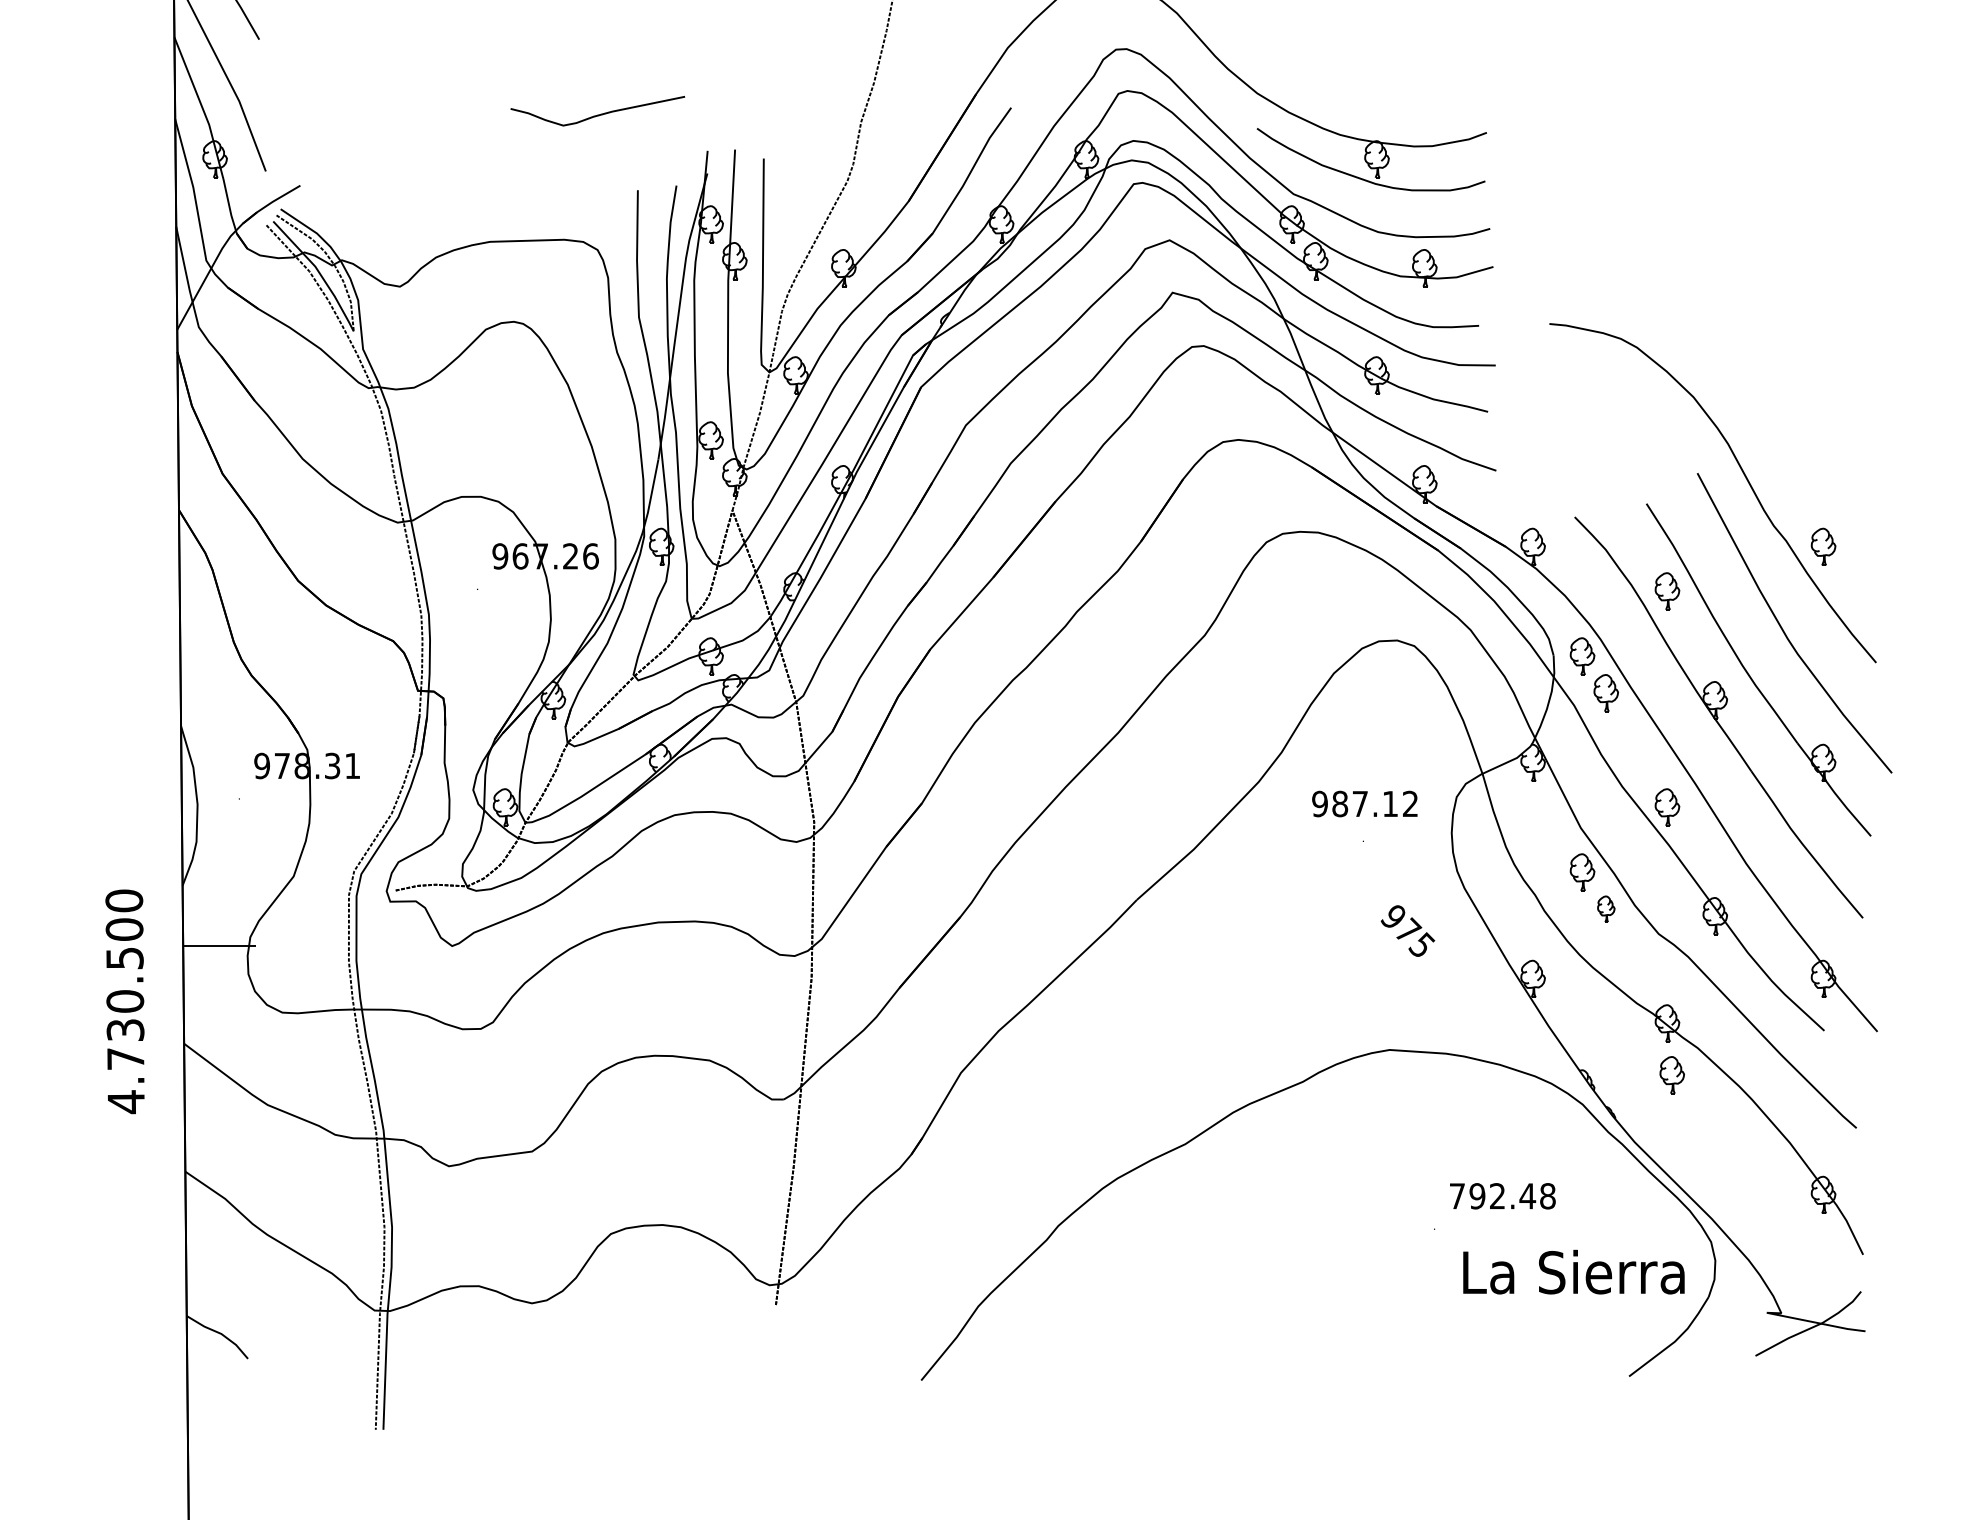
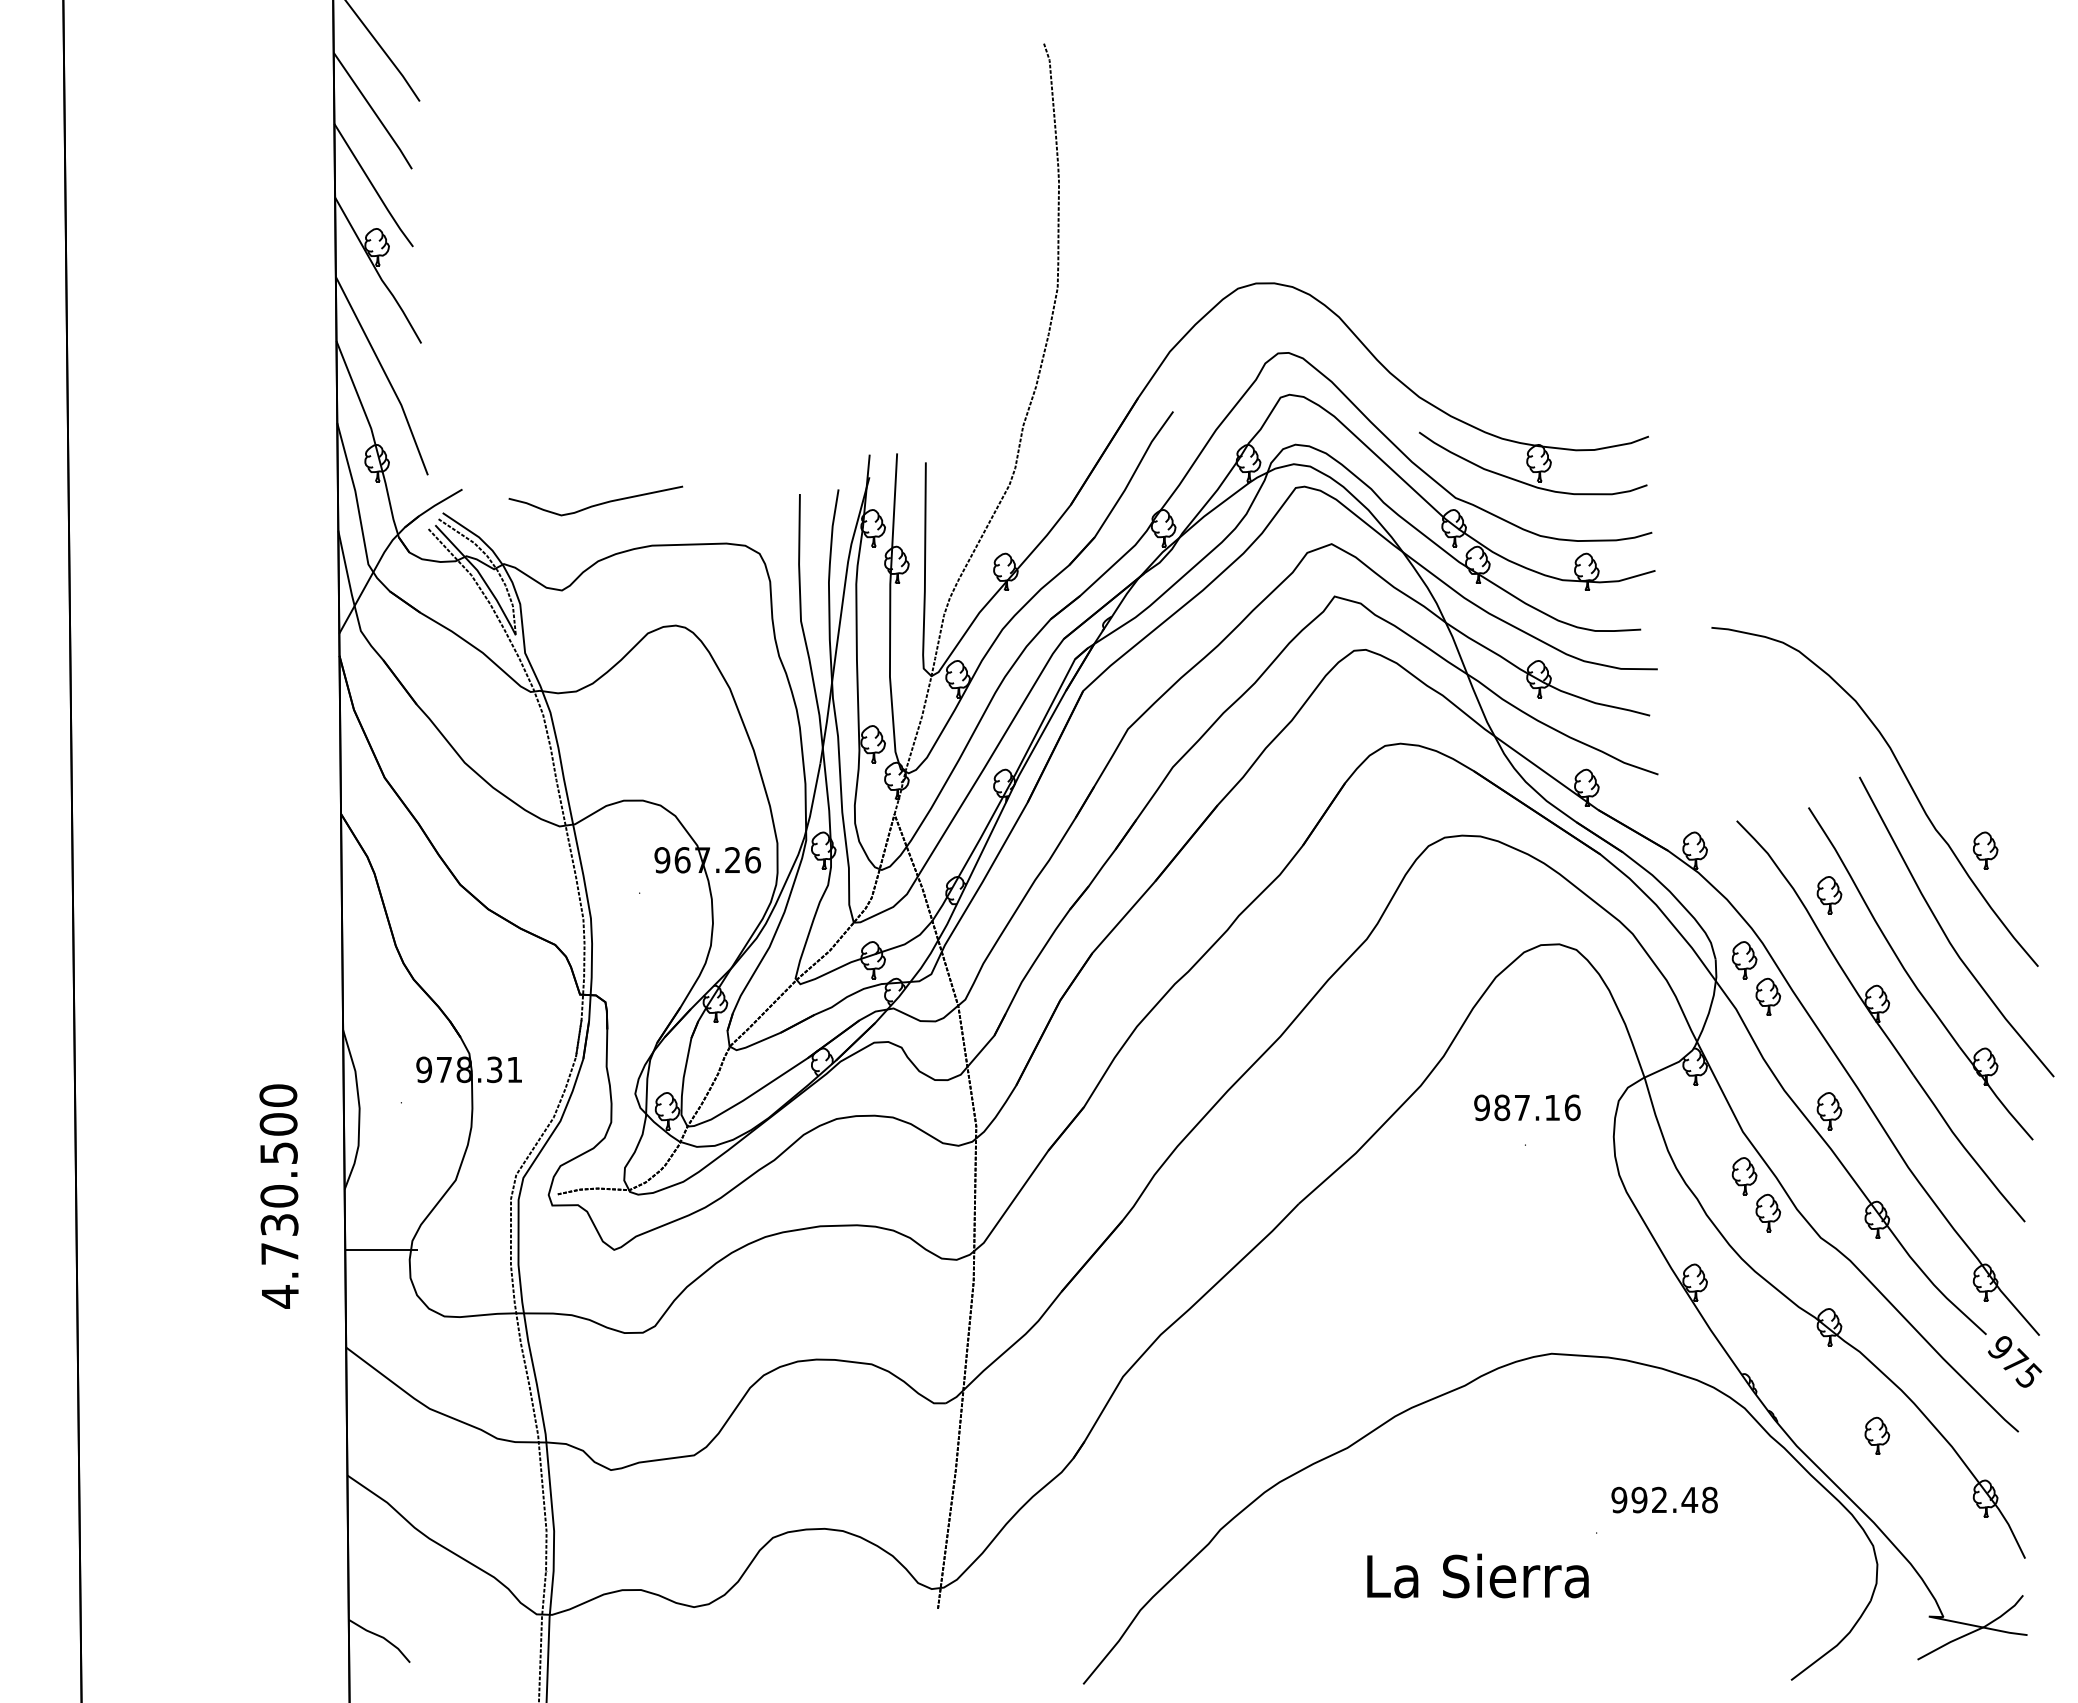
curve: (597, 114) -> (595, 504), moved
text: (1410, 803) -> (1572, 1107), 987.12 -> 987.16
part: (1606, 908) -> (1768, 1212), size x1.43
text: (1408, 930) -> (2015, 1361), moved
text: (124, 1001) -> (278, 1196), moved
part: (1672, 1074) -> (1877, 1435), moved
text: (1457, 1195) -> (1619, 1499), 792.48 -> 992.48
text: (1573, 1271) -> (1477, 1575), moved

